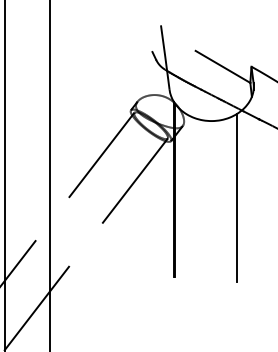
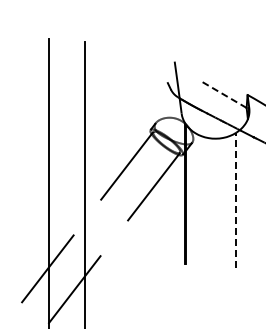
line: (222, 67) -> (224, 95), solid -> dashed
line: (237, 197) -> (236, 200), solid -> dashed

